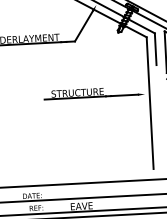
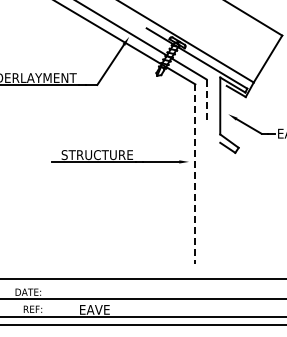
line: (155, 49) -> (206, 101), solid -> dashed
line: (150, 103) -> (195, 174), solid -> dashed

